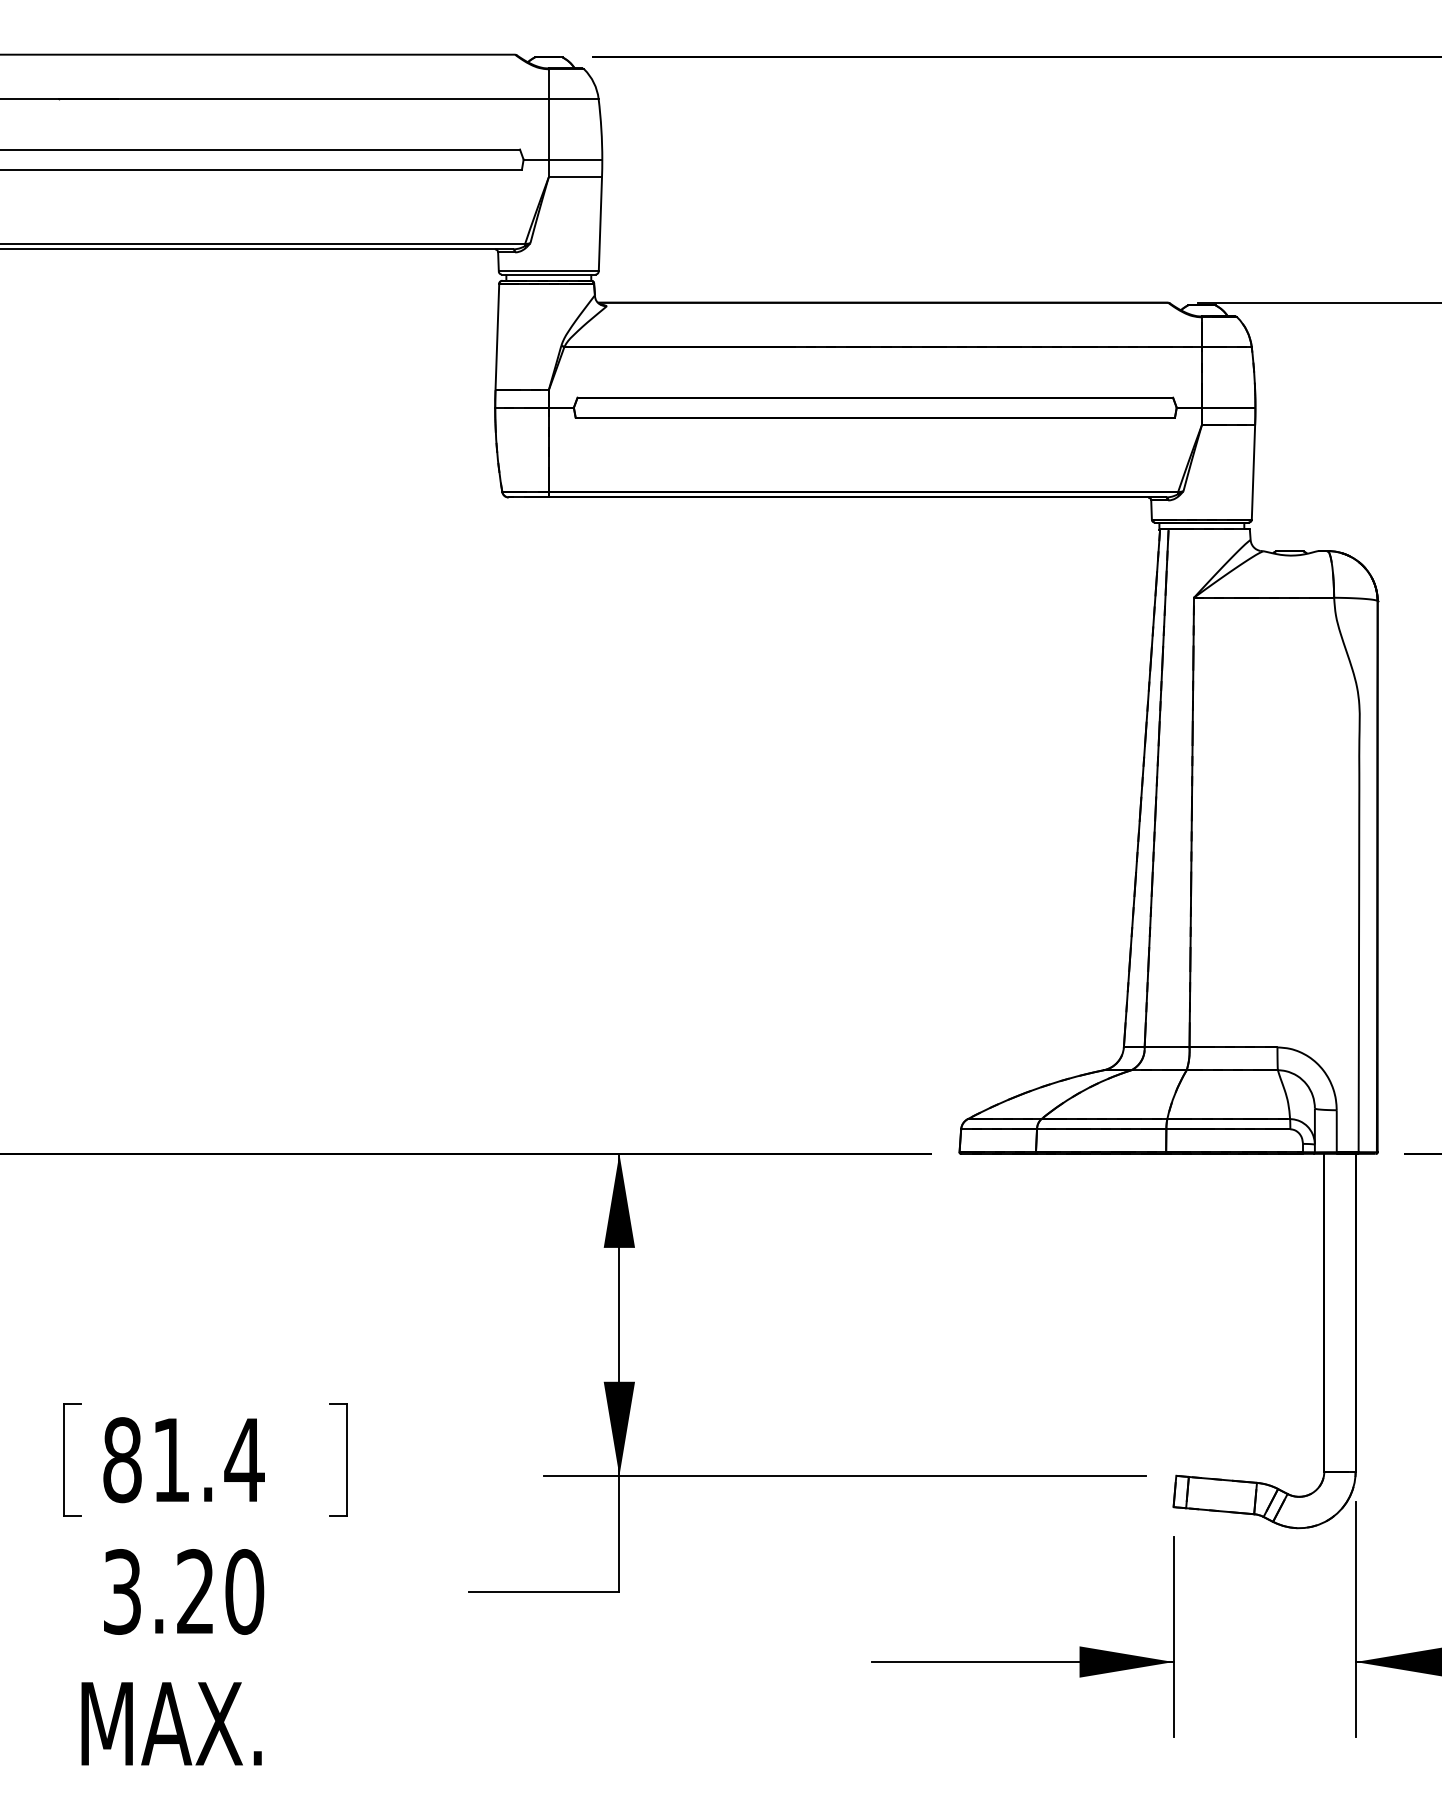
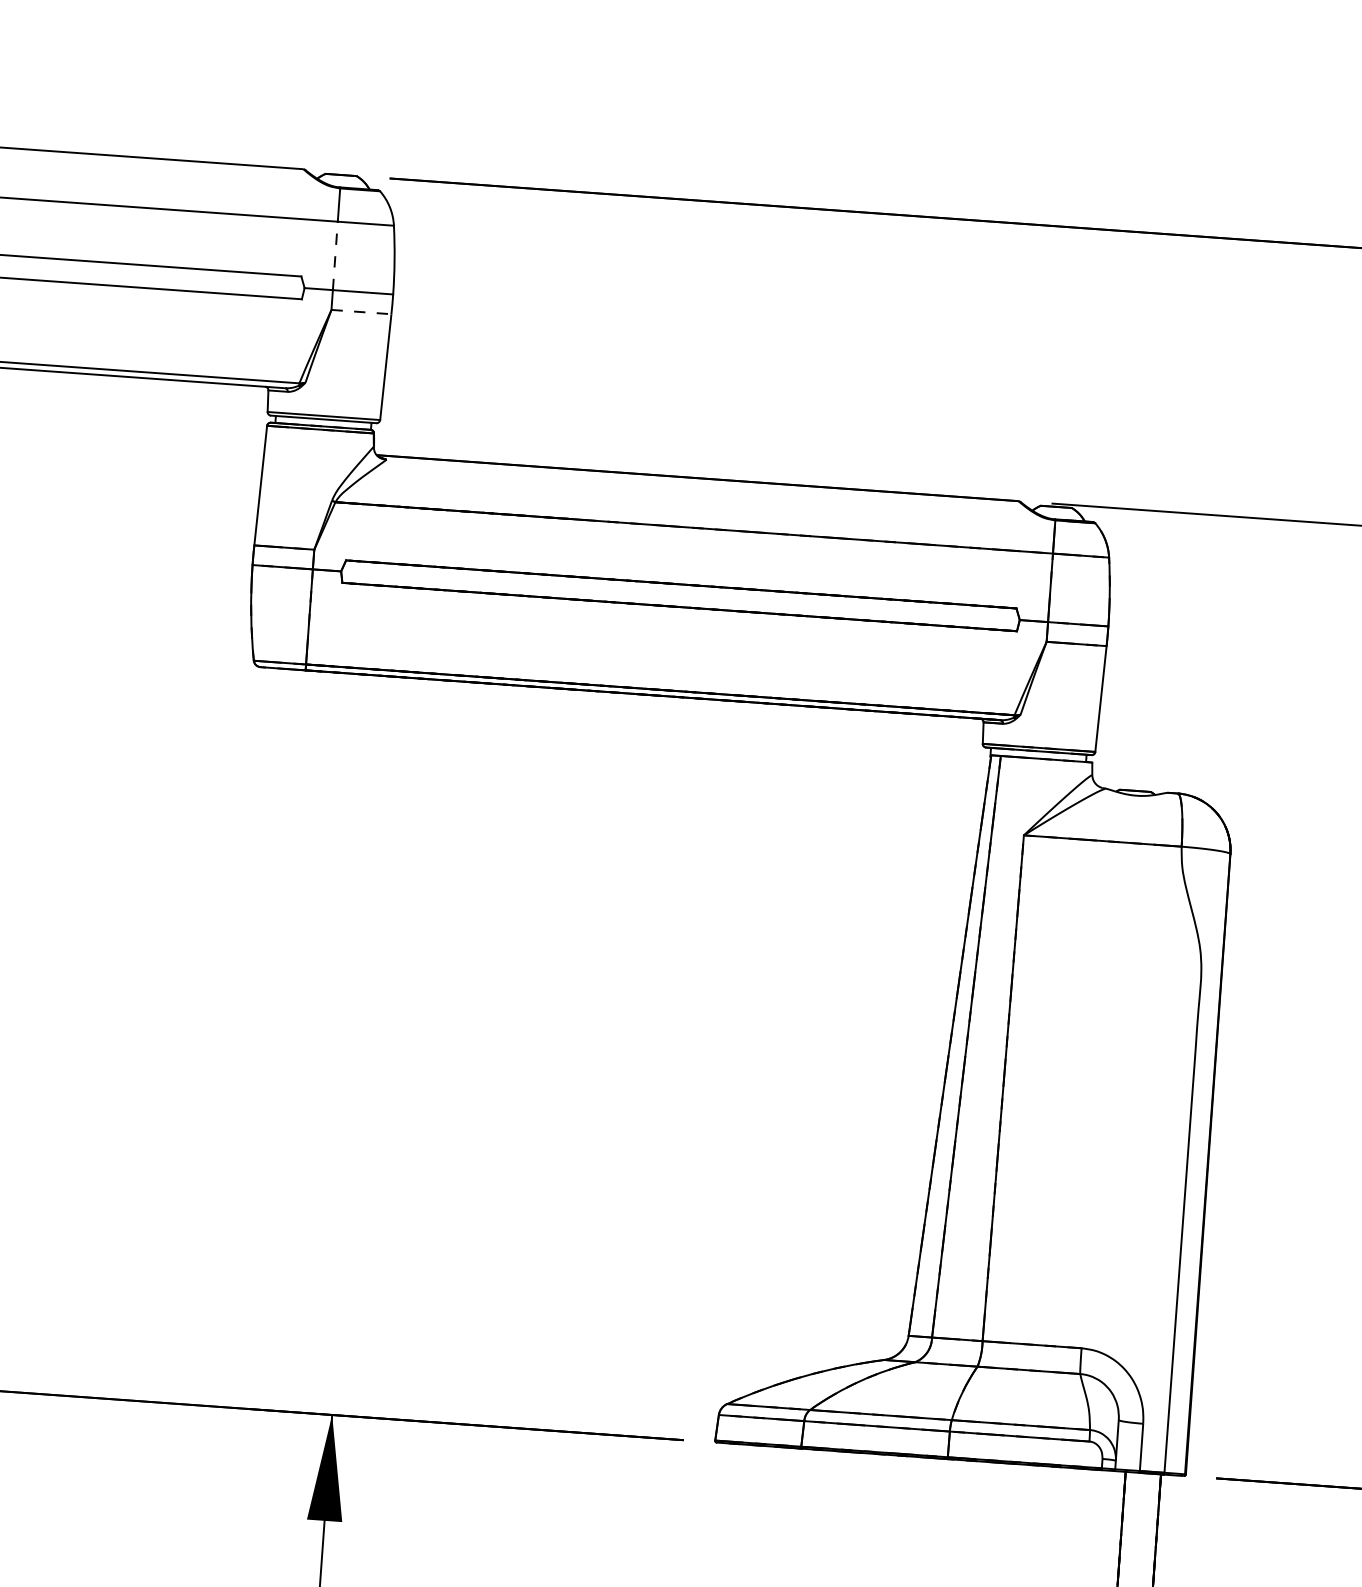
line: (548, 128) -> (335, 255), solid -> dashed
line: (575, 177) -> (361, 312), solid -> dashed

